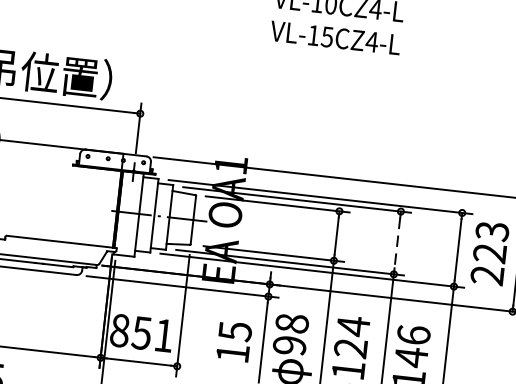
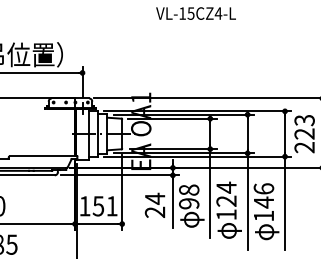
line: (397, 243) -> (247, 134), dashed -> solid
text: (119, 331) -> (84, 206), 851 -> 151
text: (233, 340) -> (154, 204), 15 -> 24

